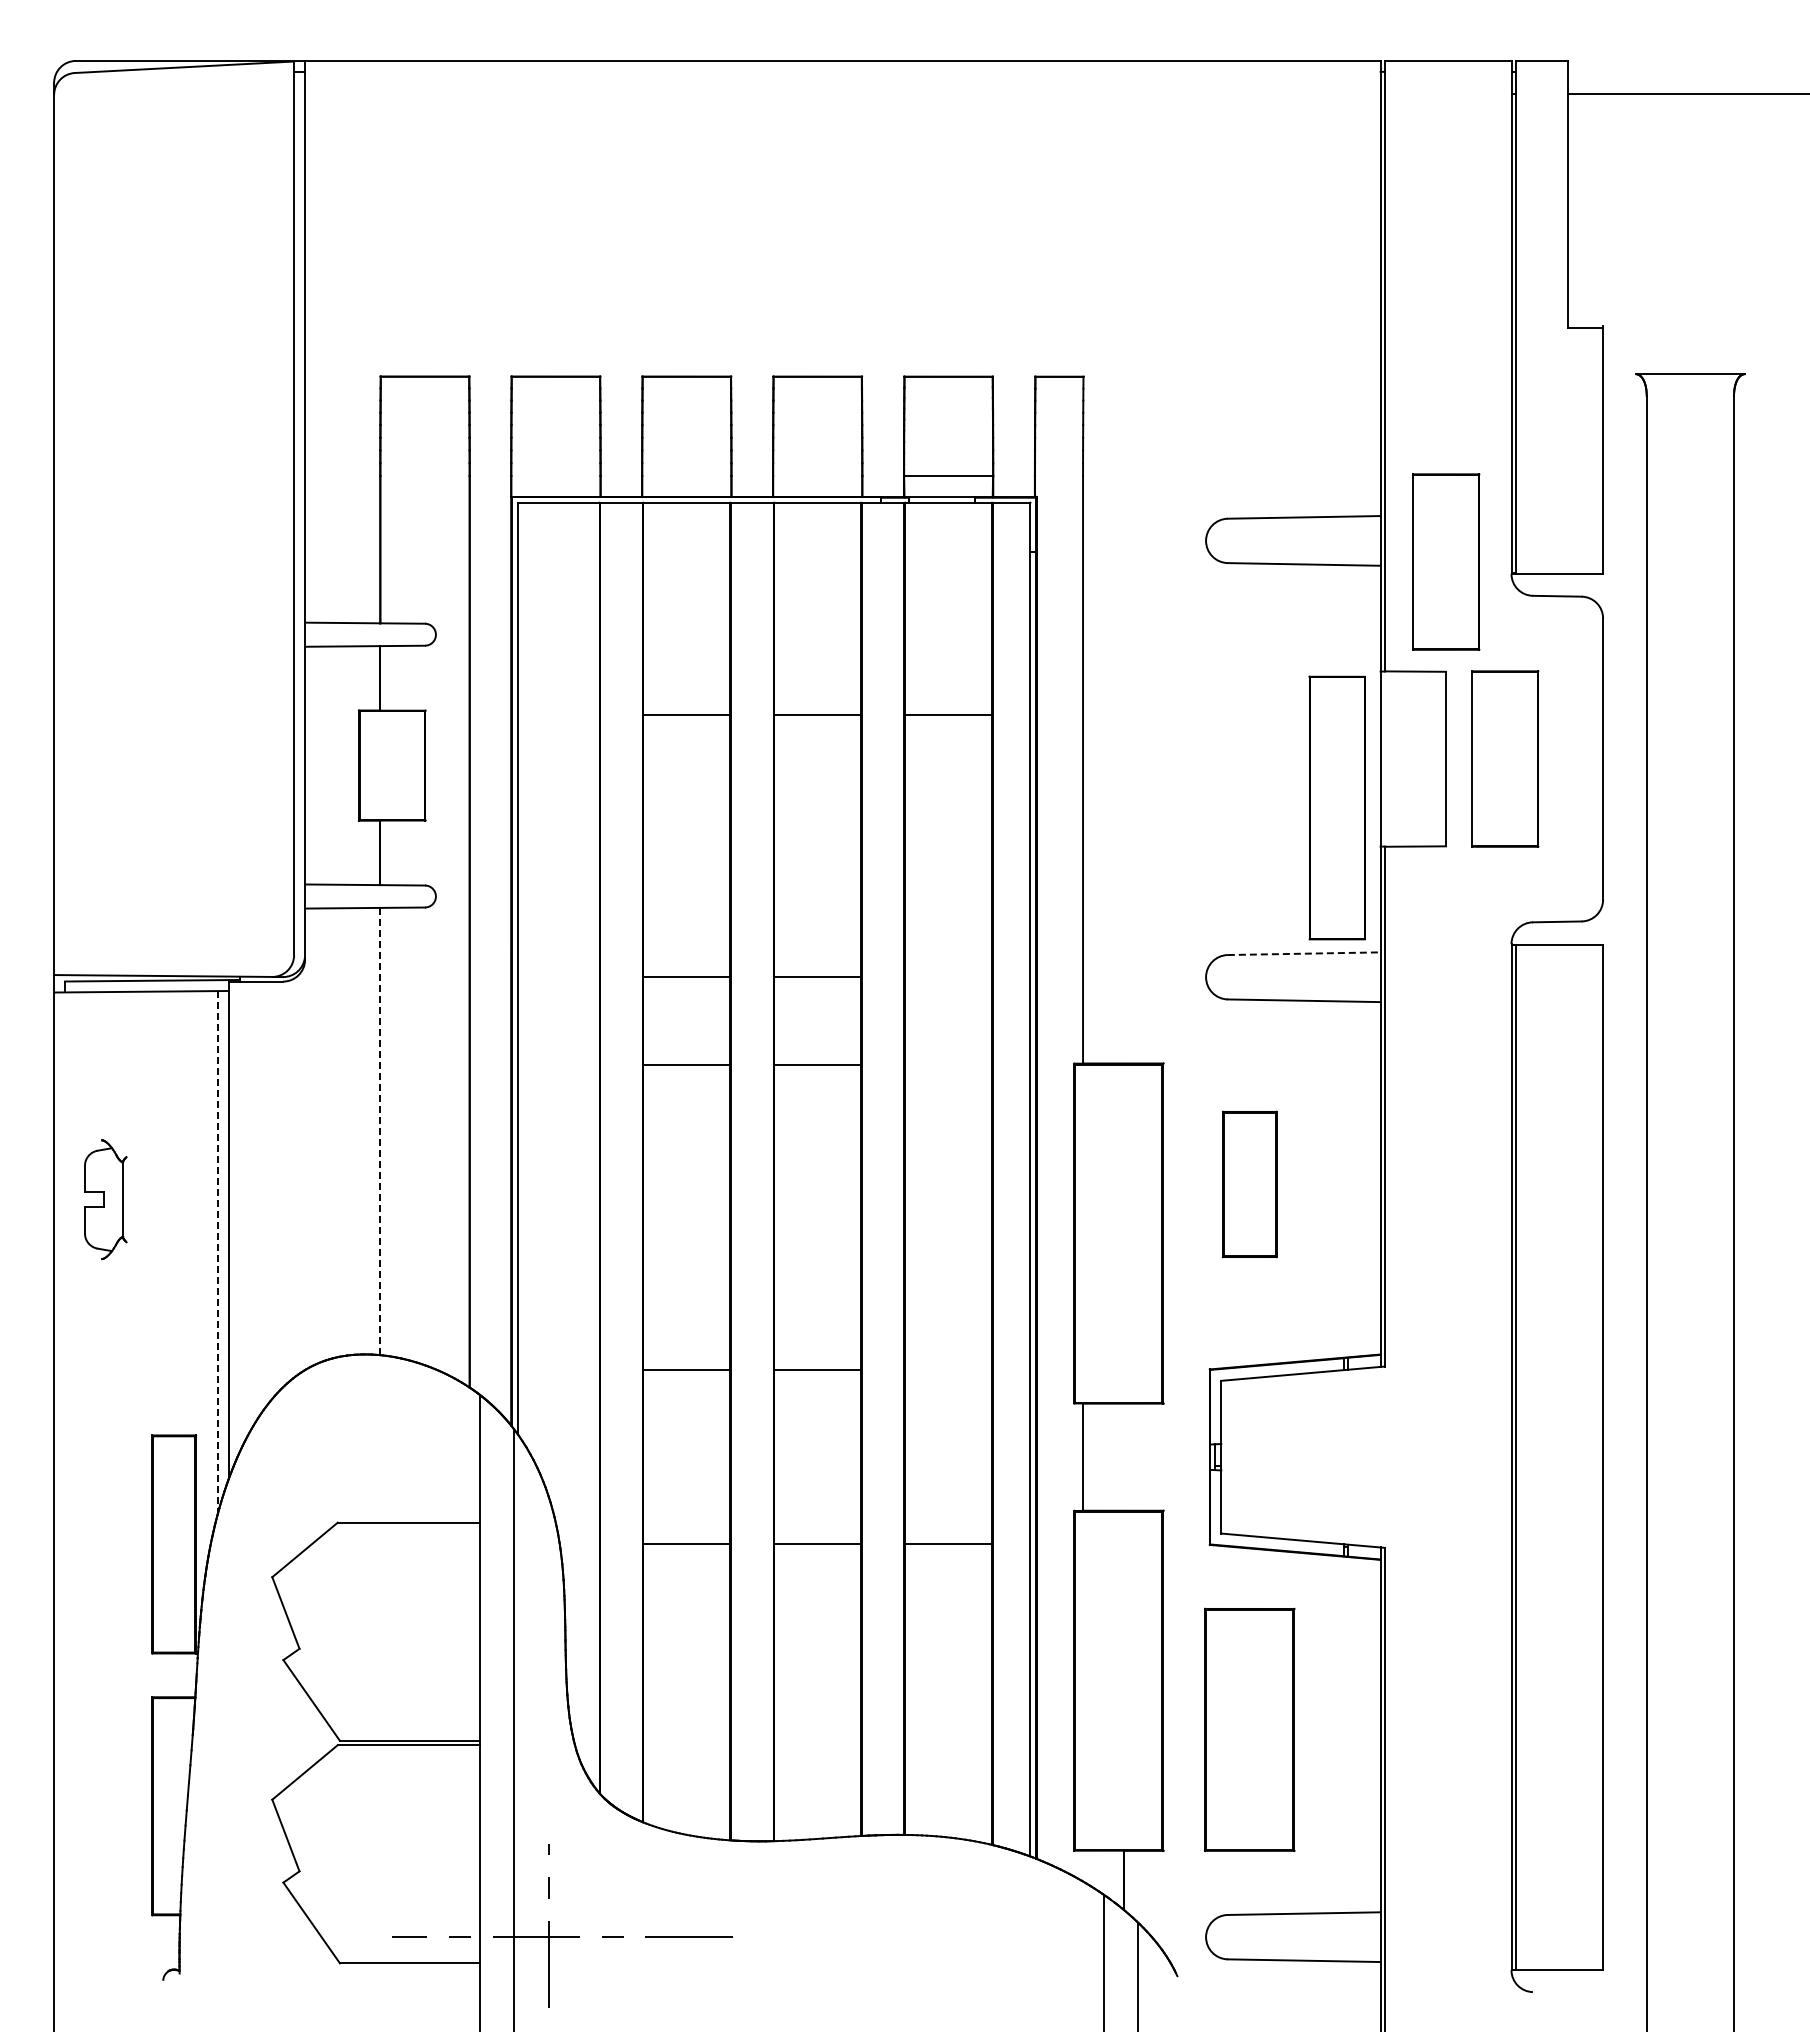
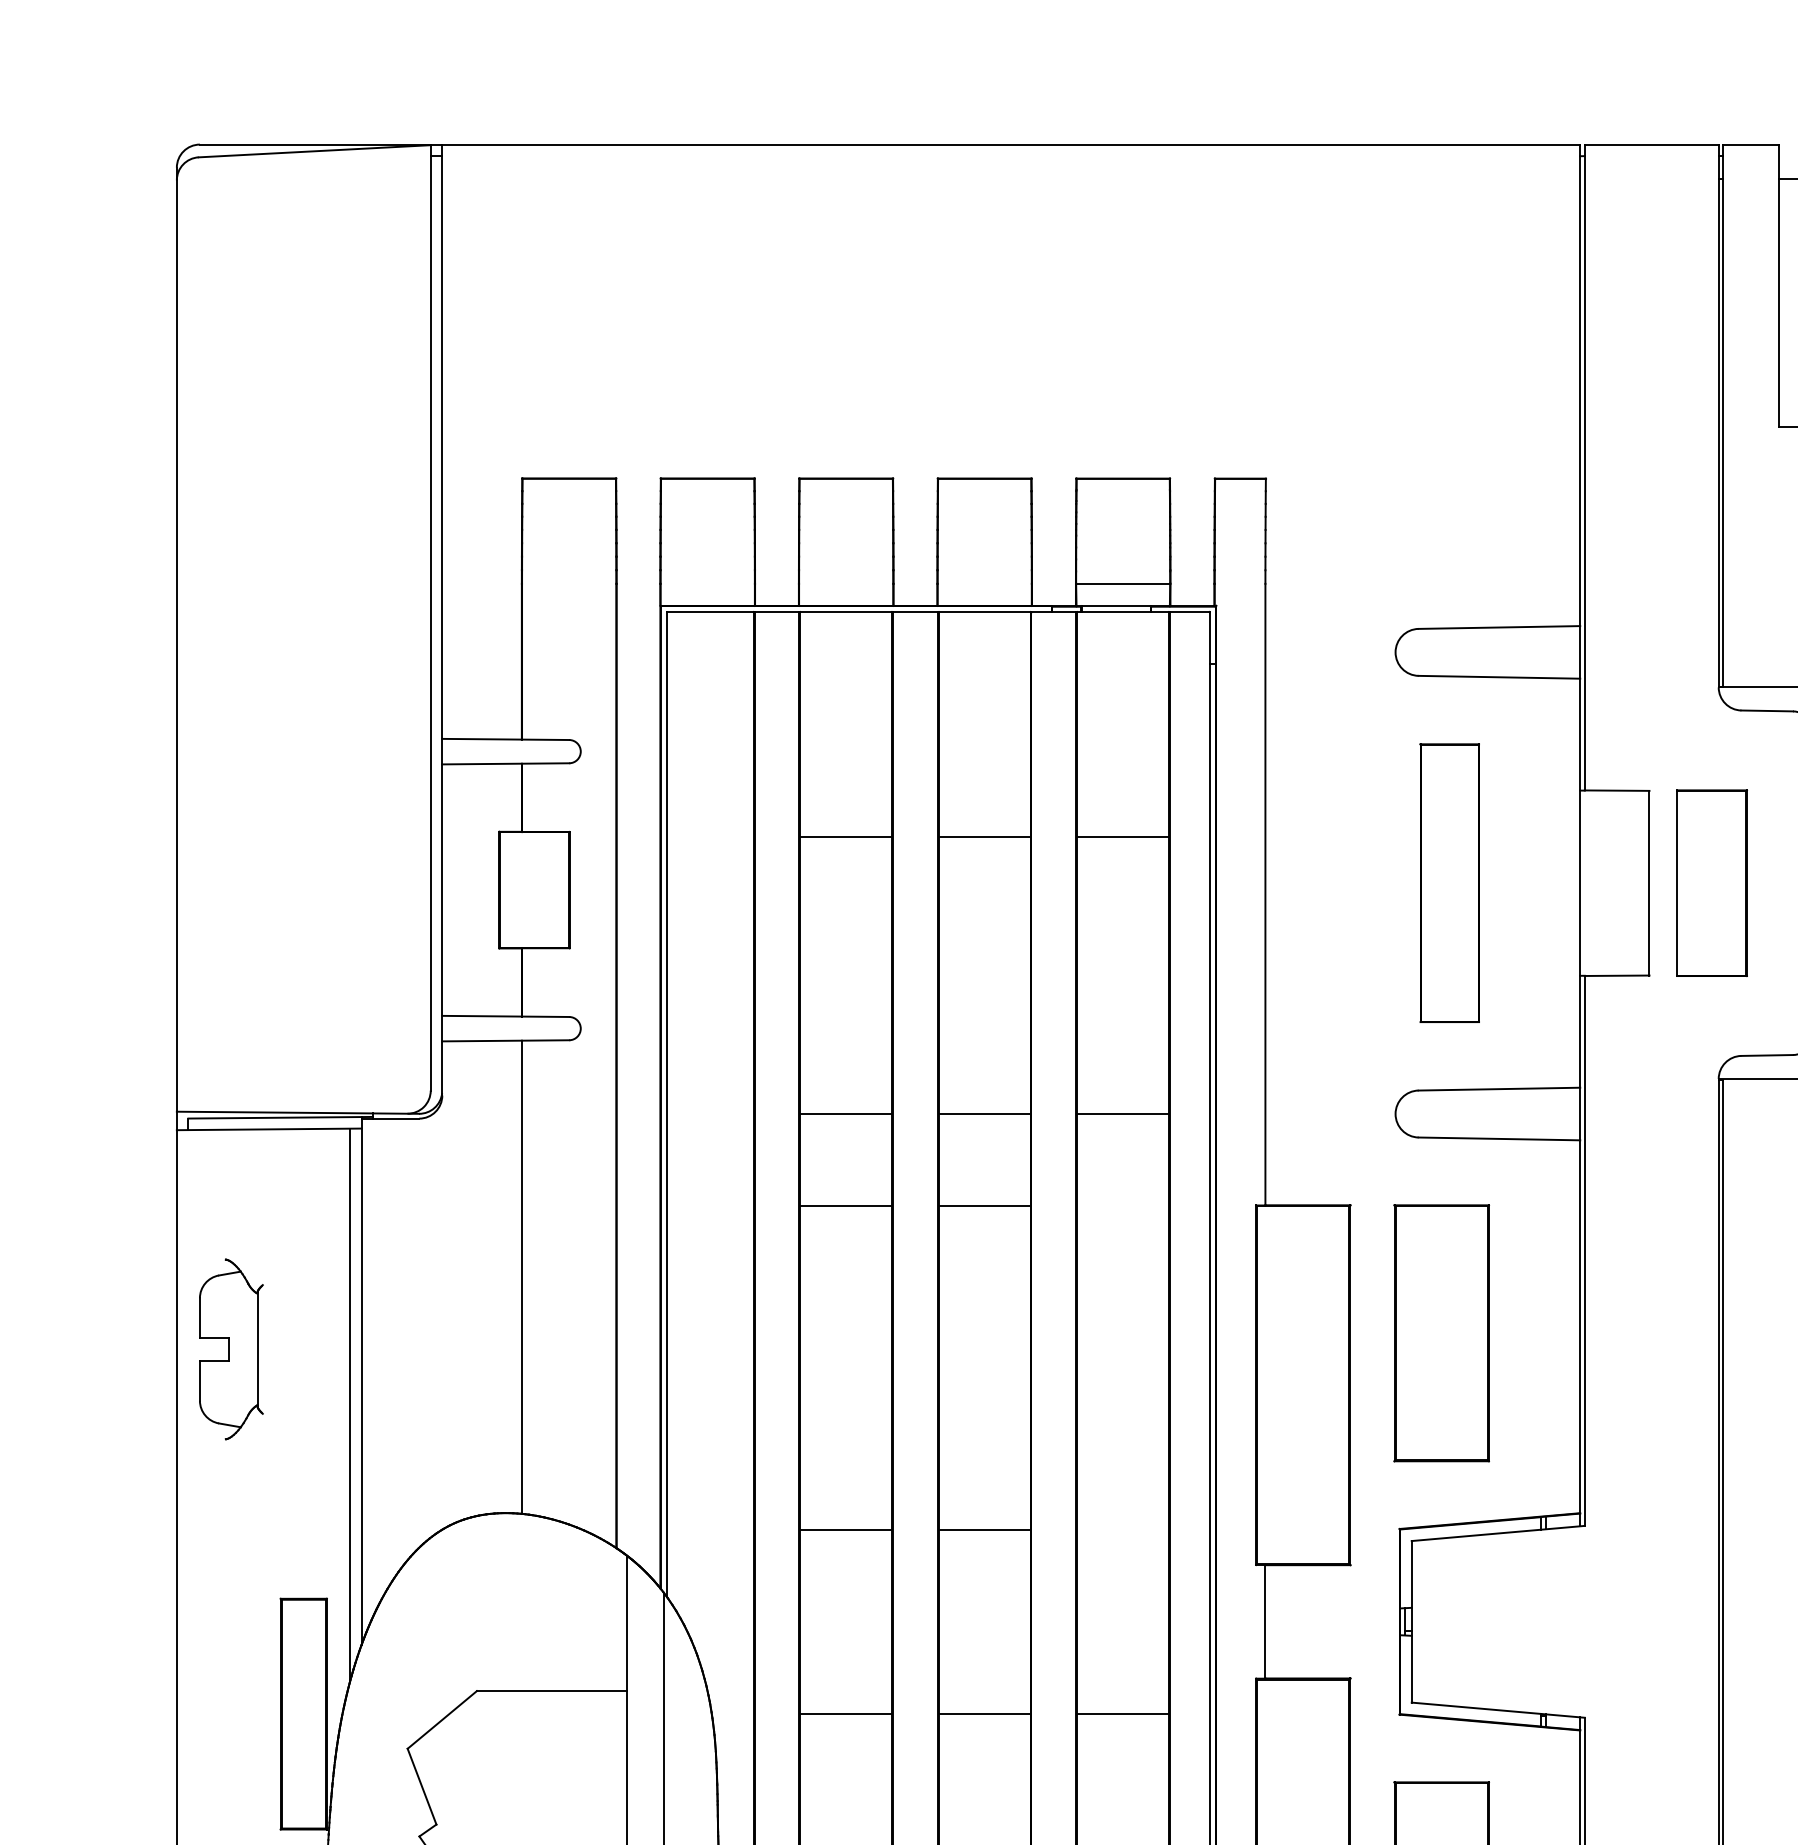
part: (1446, 561) -> (1649, 674), removed
part: (1336, 807) -> (1448, 882), moved
line: (1304, 953) -> (1499, 1088), dashed -> solid
line: (948, 977) -> (1123, 1114), added
line: (380, 1131) -> (522, 1277), dashed -> solid
part: (1249, 1184) -> (1441, 1333), size x1.67
part: (105, 1199) -> (231, 1349), size x1.43
line: (217, 1253) -> (349, 1406), dashed -> solid

